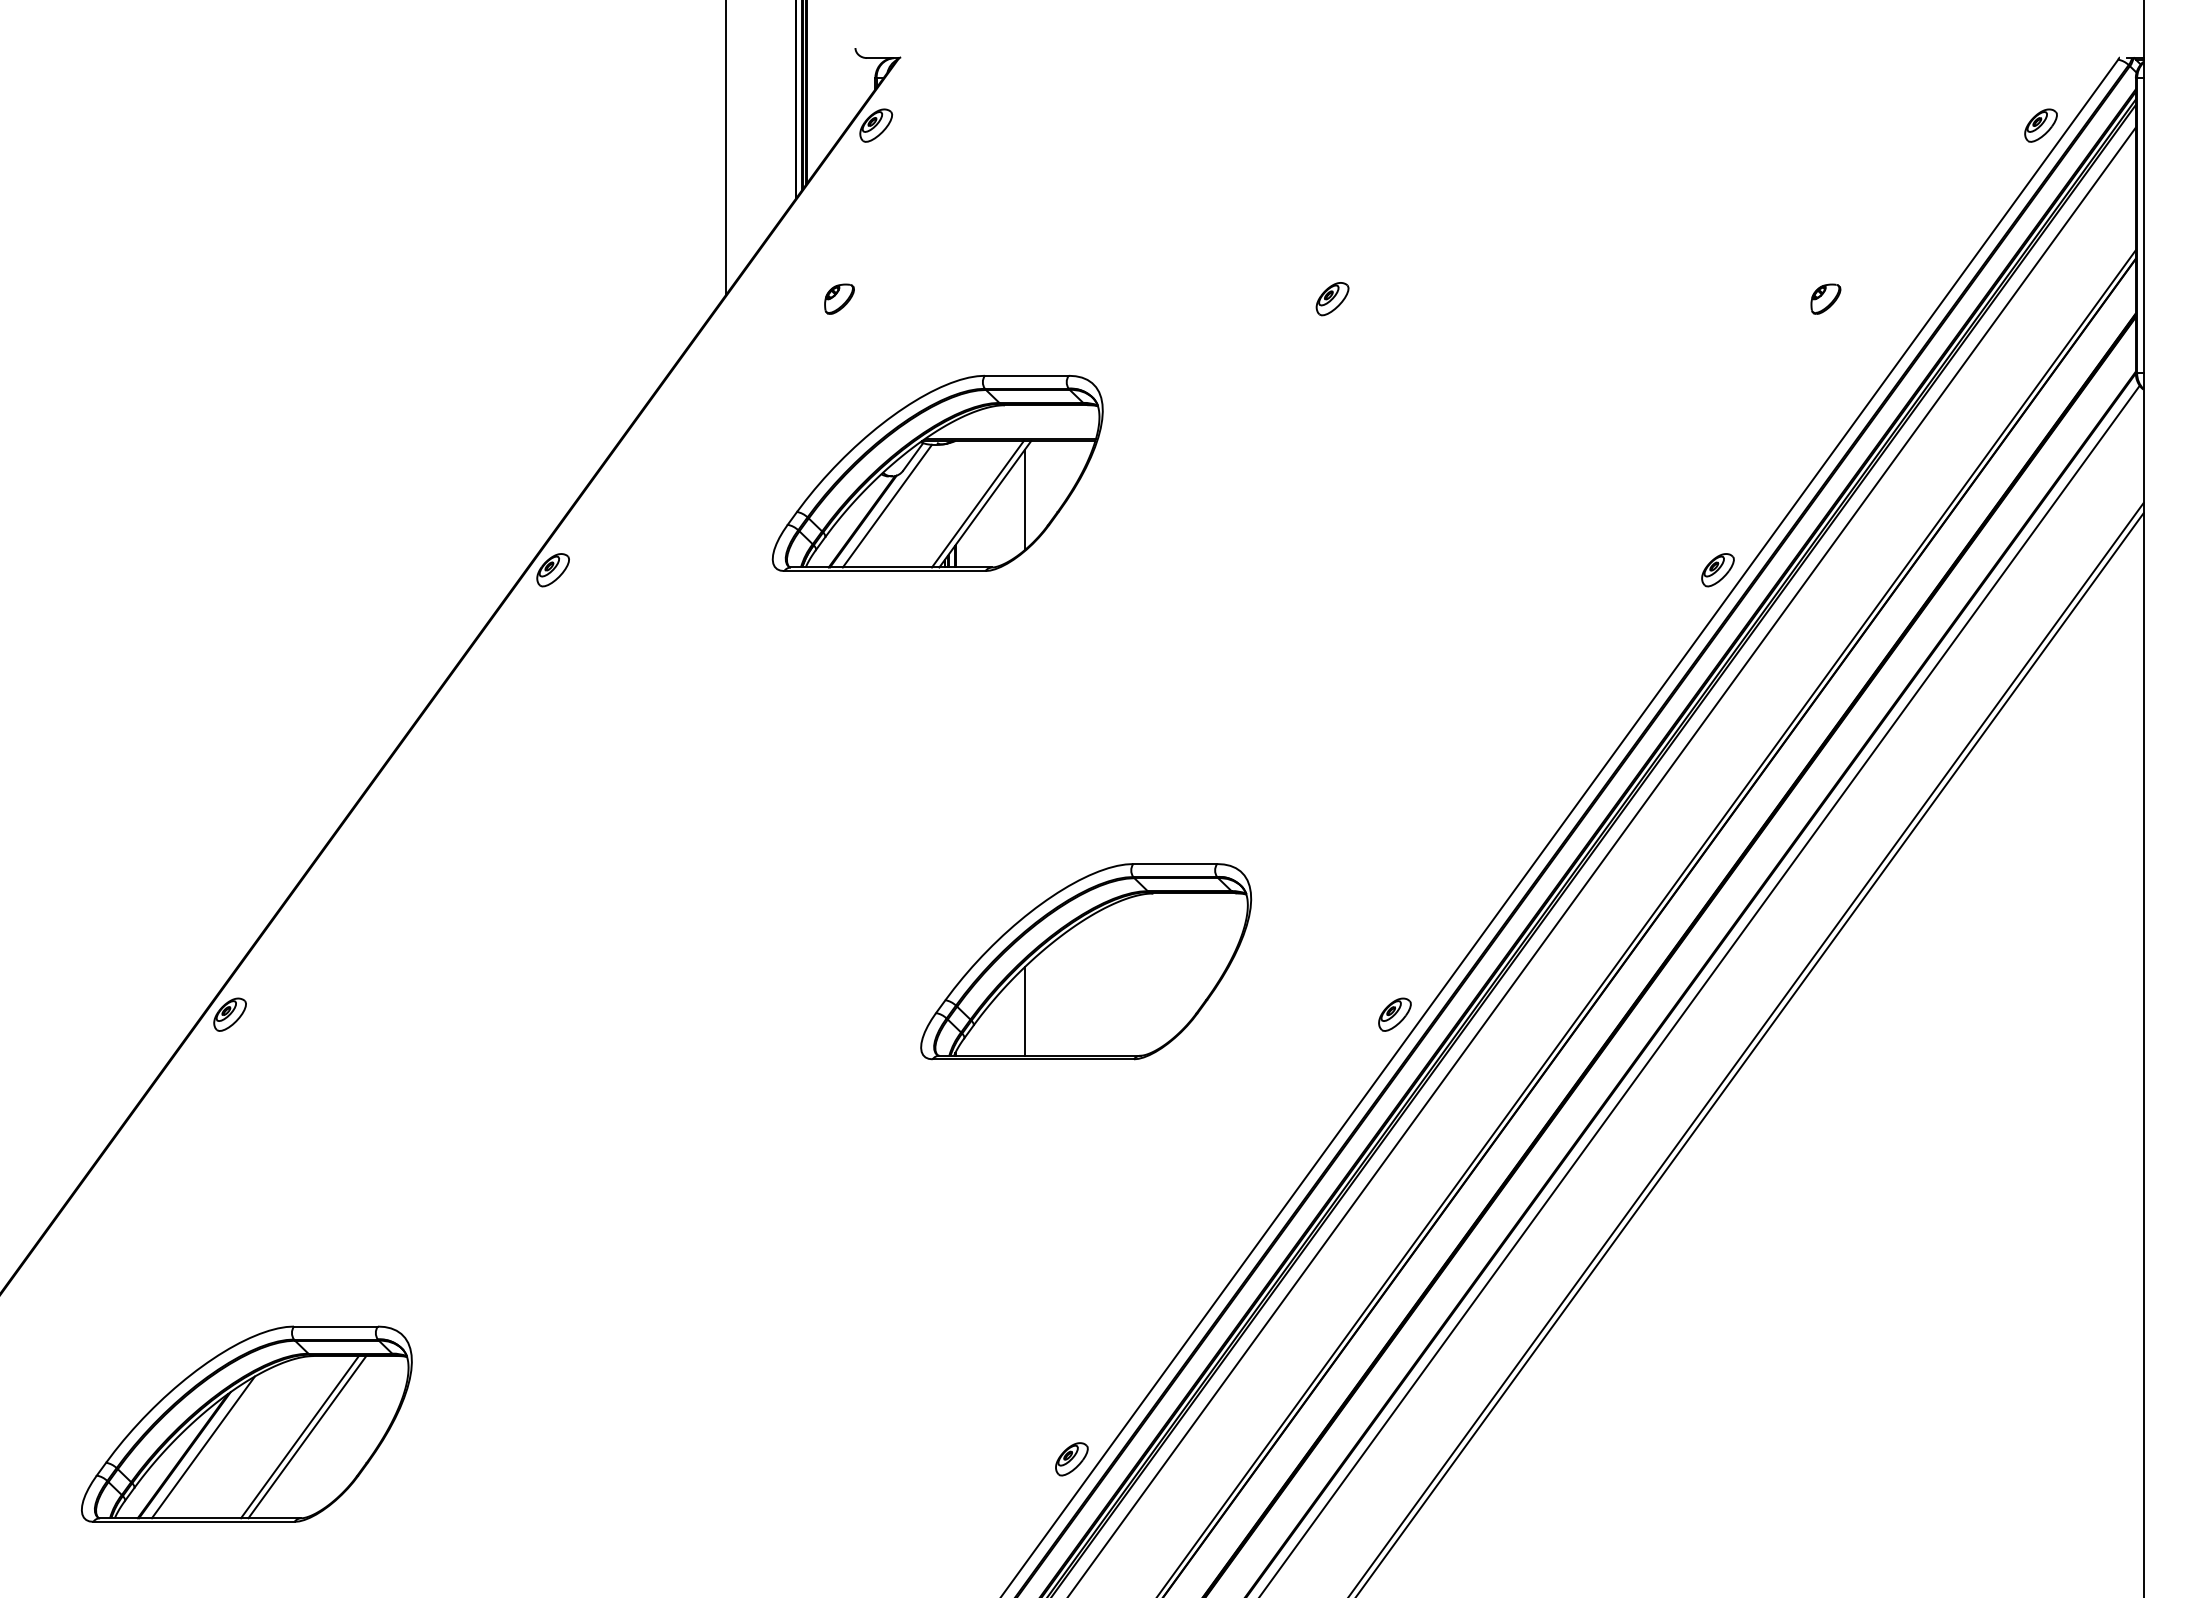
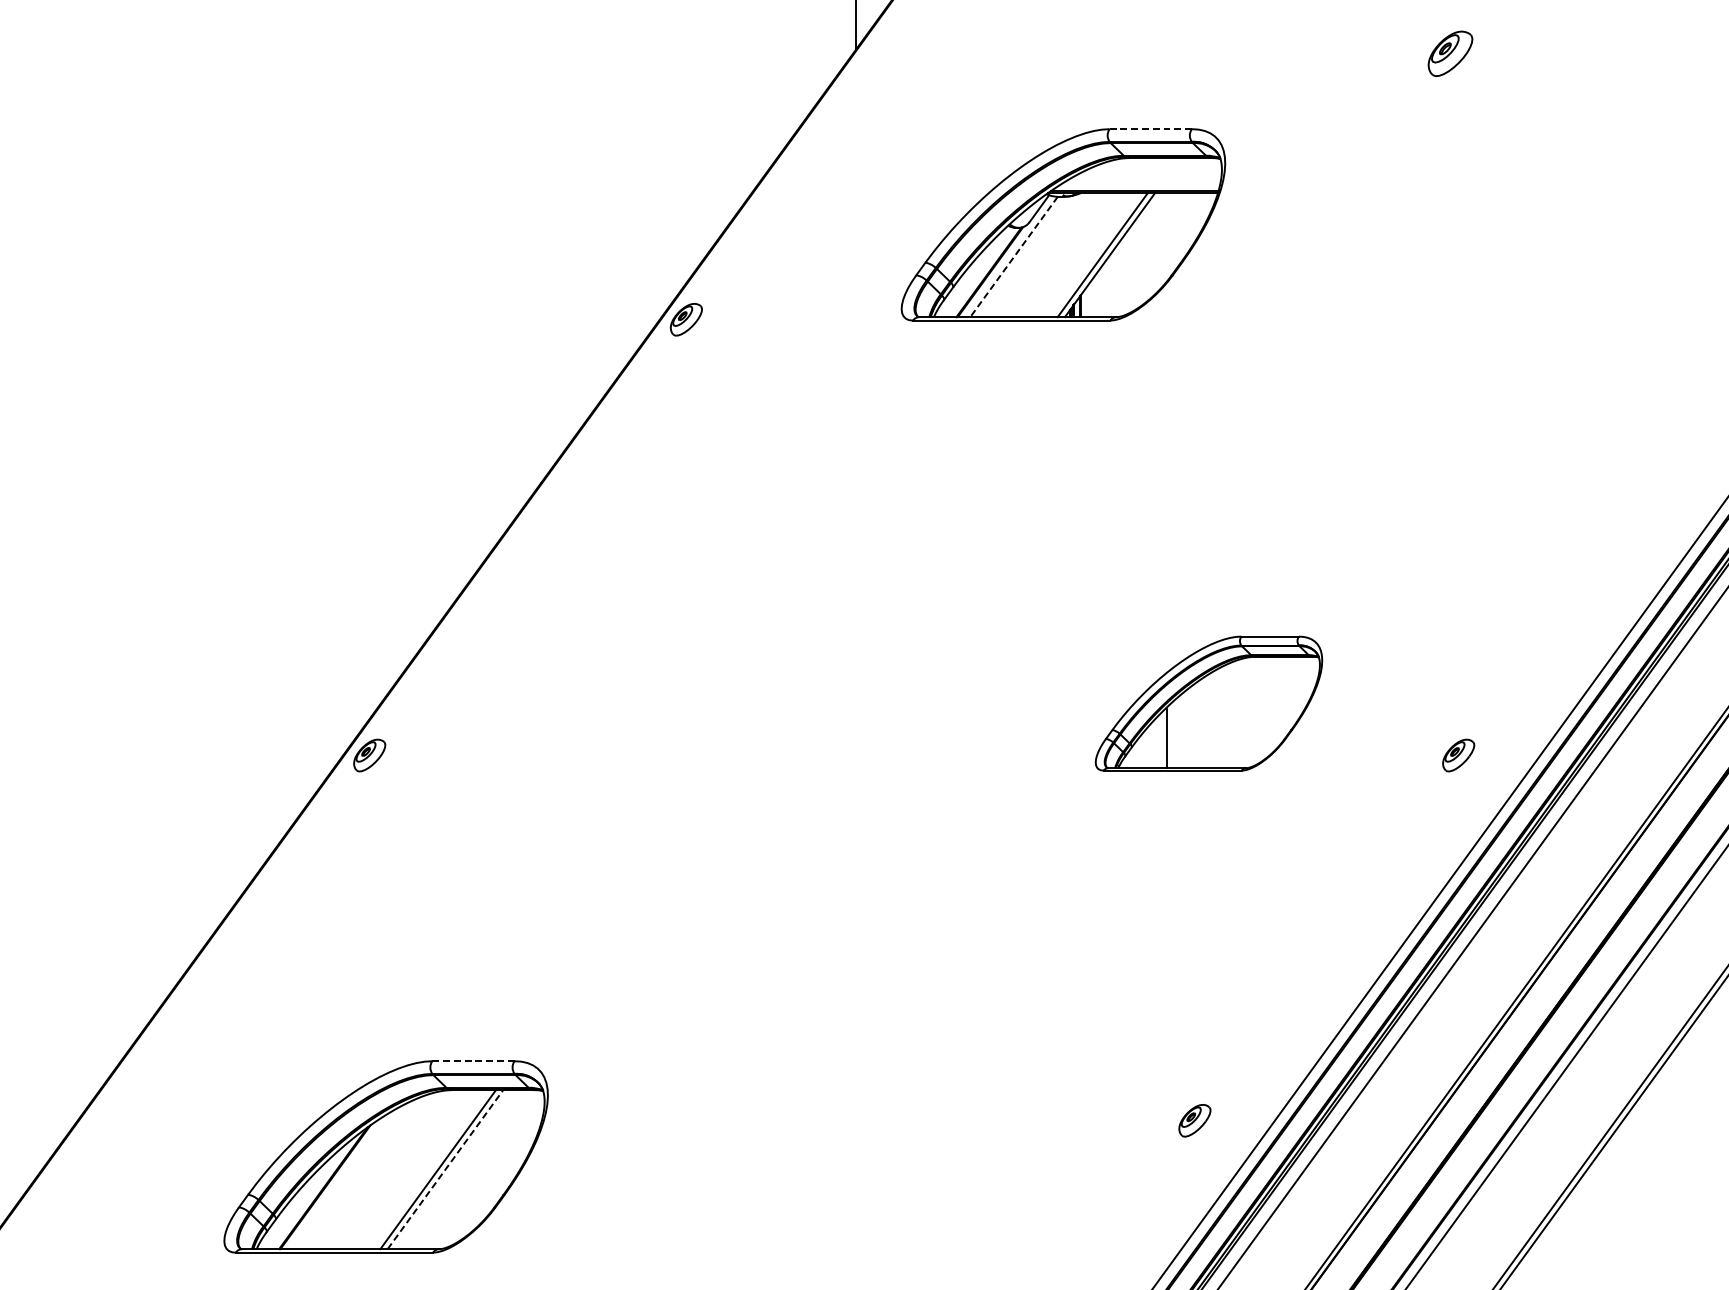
part: (839, 298) -> (967, 53), removed
part: (1332, 299) -> (1450, 54), size x1.4
line: (1026, 375) -> (1150, 128), solid -> dashed
line: (1024, 500) -> (1148, 251), removed
line: (887, 506) -> (1014, 257), solid -> dashed
part: (1086, 961) -> (1209, 703), size x0.7
part: (1394, 1014) -> (1458, 755), moved
line: (335, 1326) -> (473, 1061), solid -> dashed
line: (307, 1436) -> (445, 1168), solid -> dashed
line: (202, 1447) -> (342, 1179), removed
part: (1071, 1459) -> (1194, 1120), moved

